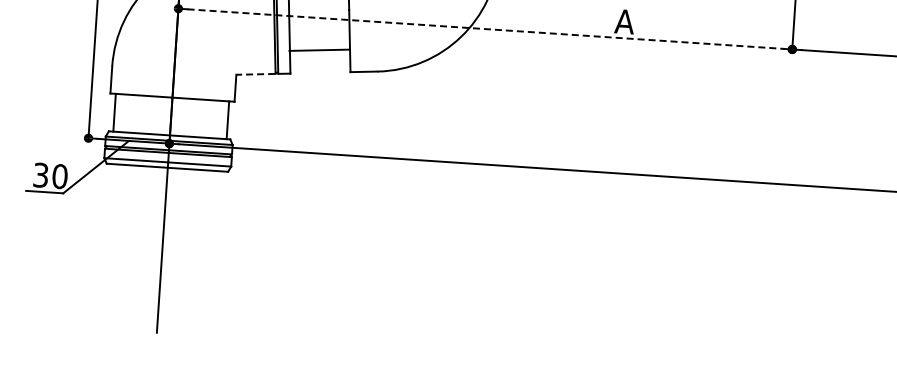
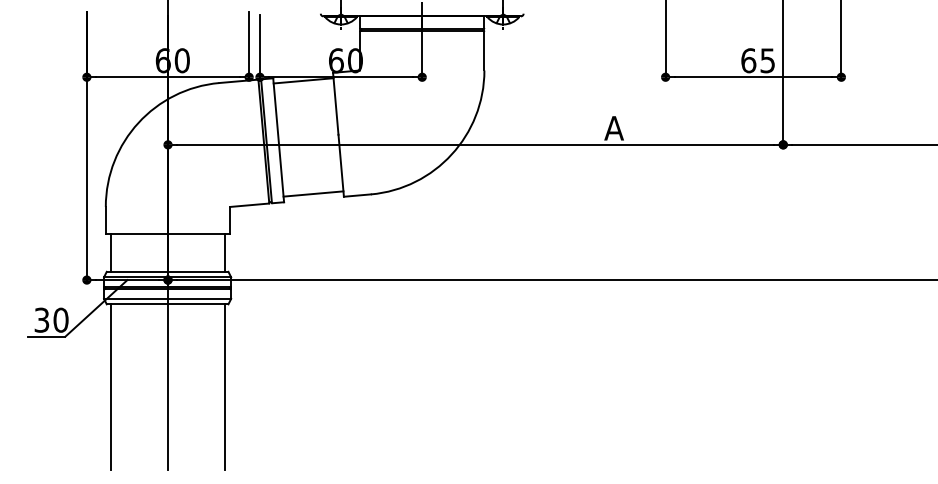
line: (486, 28) -> (476, 144), dashed -> solid
line: (319, 49) -> (313, 193), moved
line: (255, 74) -> (249, 205), dashed -> solid
line: (106, 246) -> (111, 386), added
line: (218, 253) -> (224, 386), added

